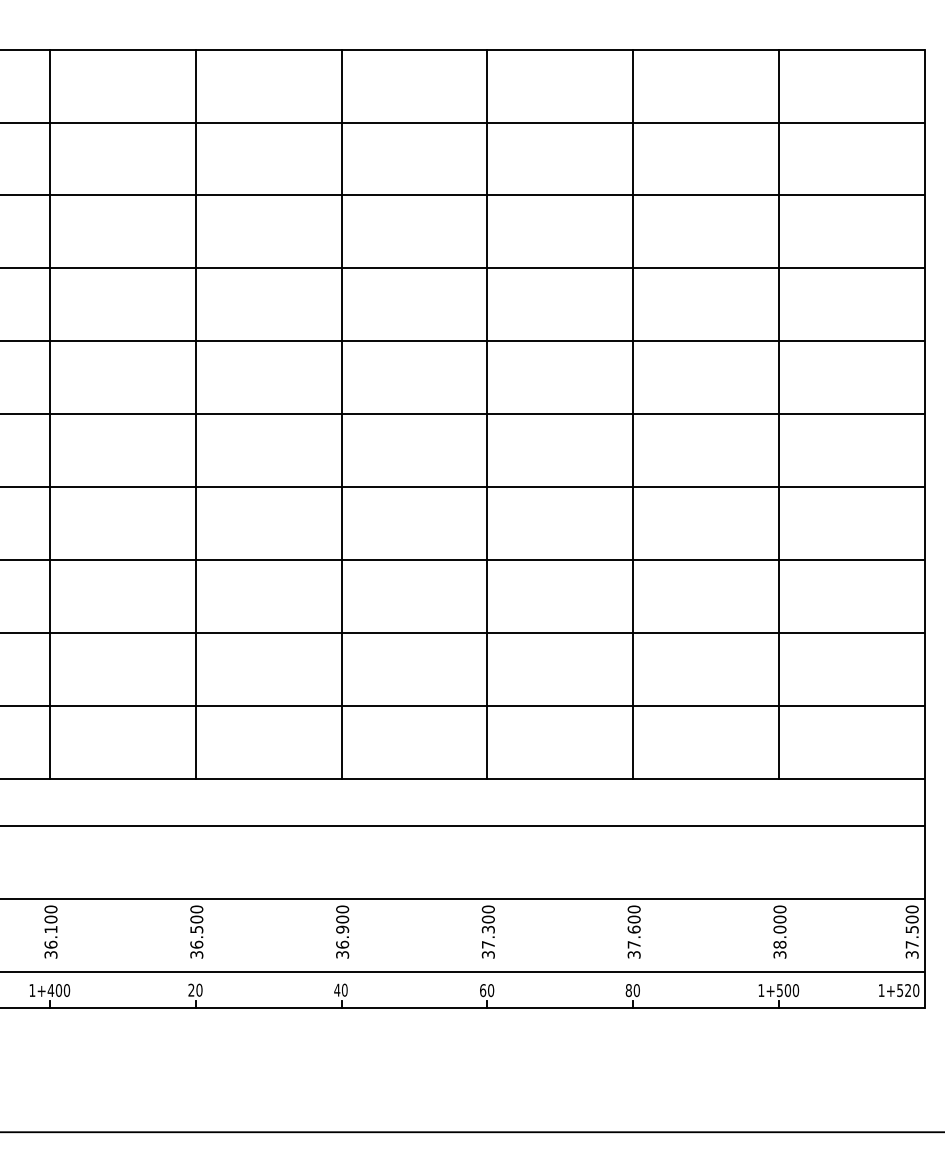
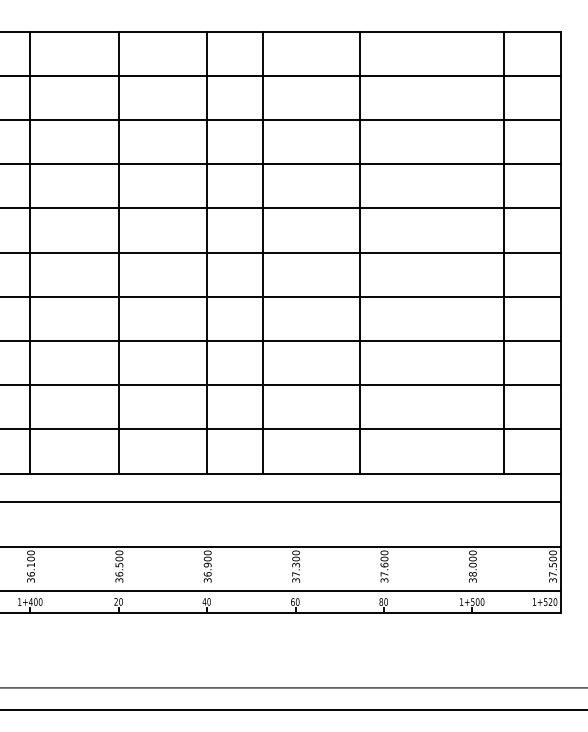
line: (487, 413) -> (262, 252), moved
line: (632, 413) -> (359, 252), moved
line: (779, 413) -> (504, 252), moved

